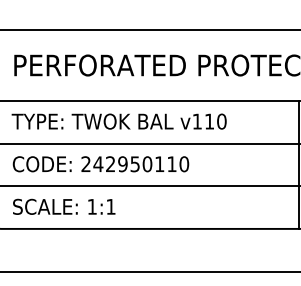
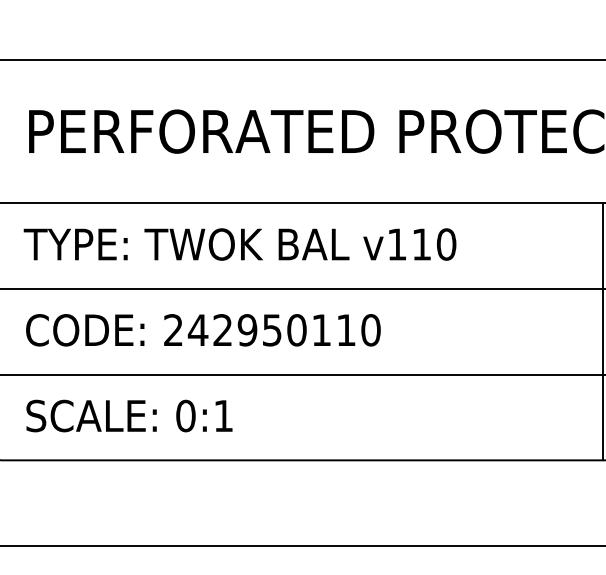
text: (92, 206) -> (186, 415), 1:1 -> 0:1

